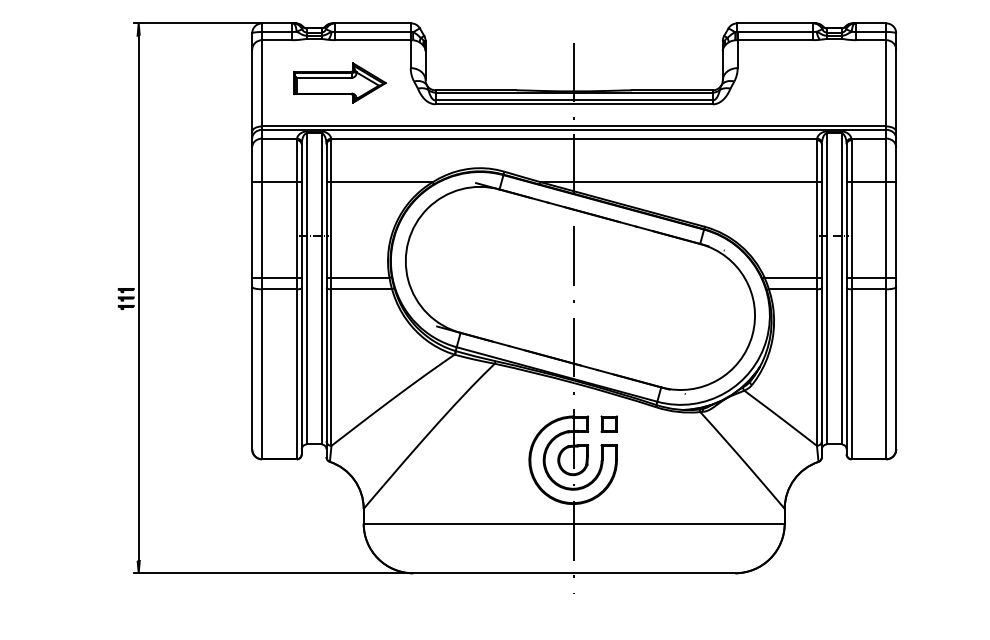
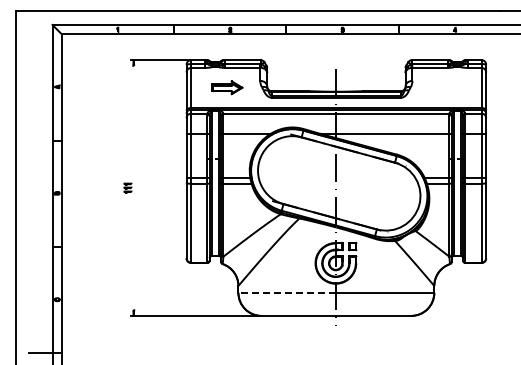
part: (340, 82) -> (227, 87), size x0.7
line: (138, 297) -> (133, 187), removed
line: (469, 522) -> (287, 292), solid -> dashed

